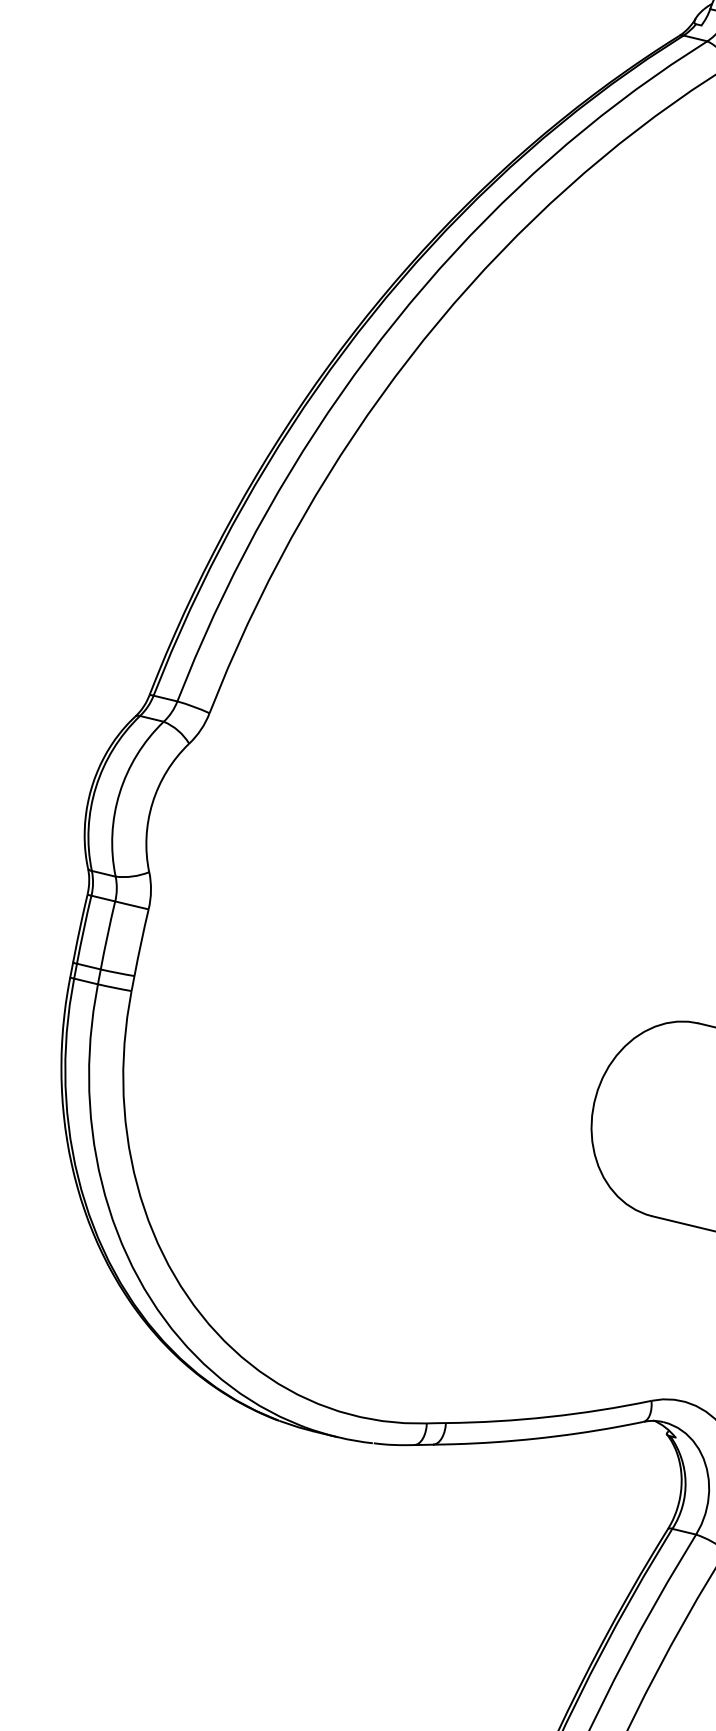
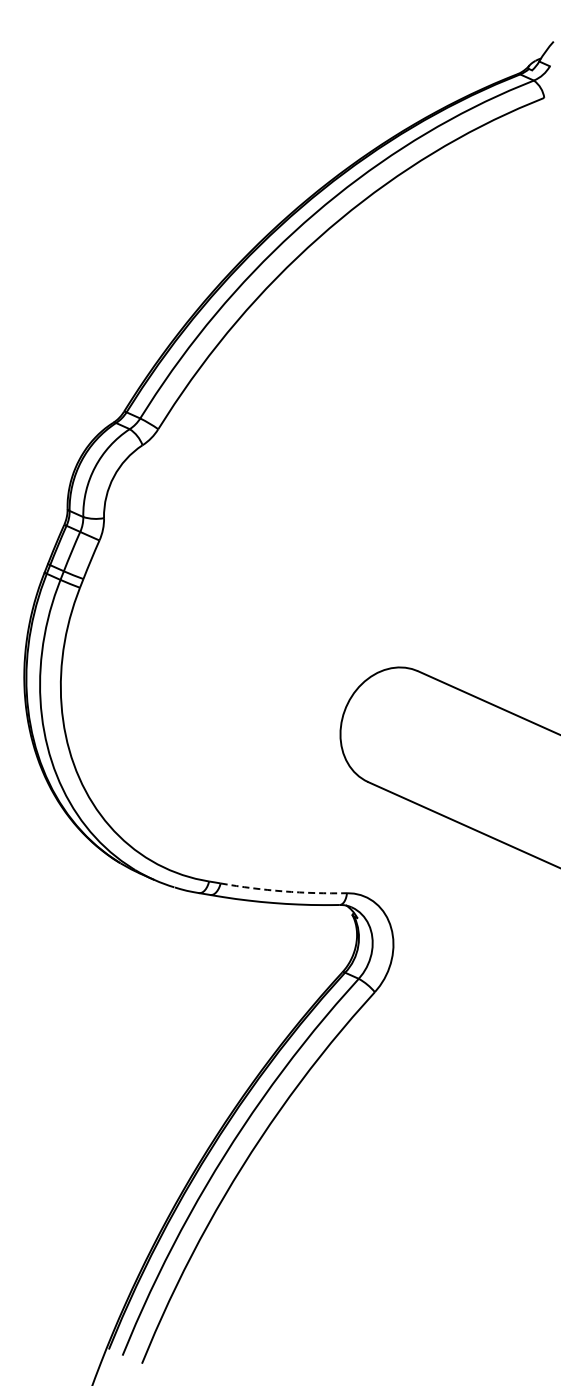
arc: (549, 1417) -> (283, 891), solid -> dashed

